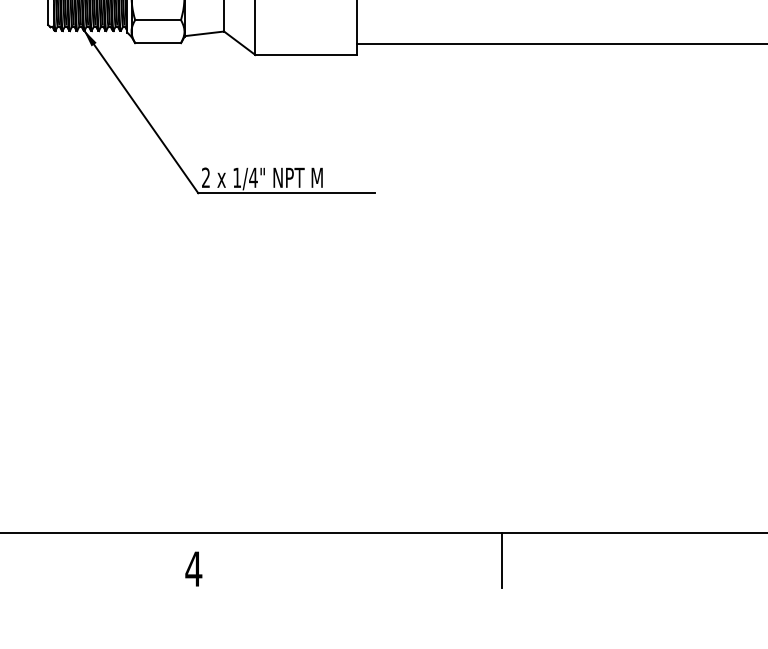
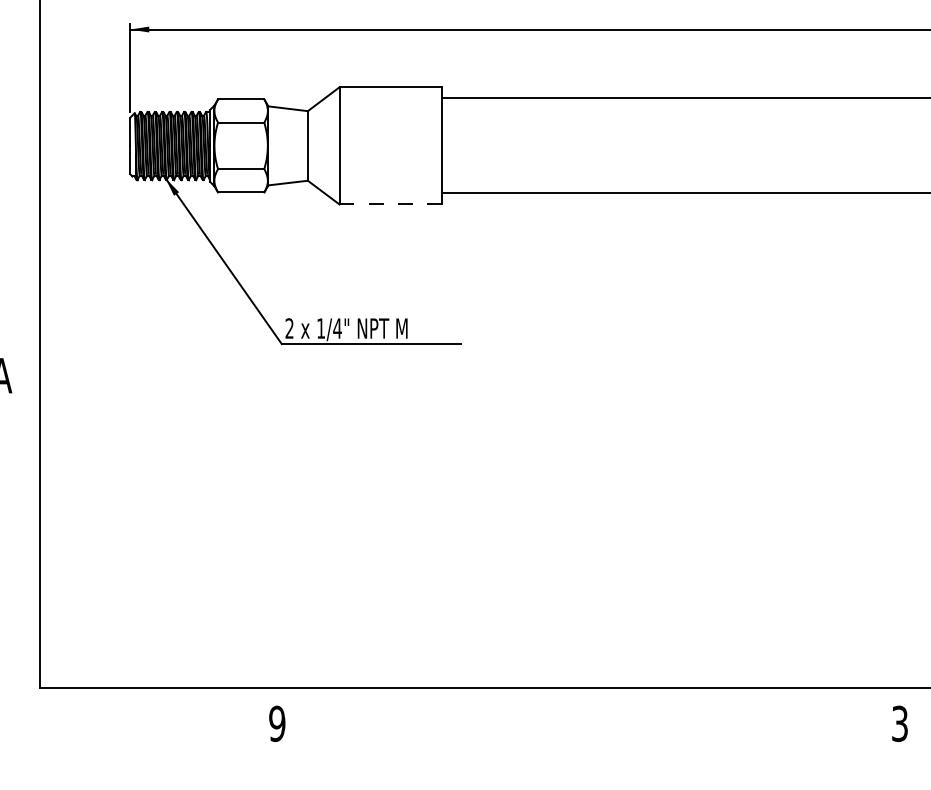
line: (306, 55) -> (391, 204), solid -> dashed
line: (502, 559) -> (589, 714), removed
text: (193, 568) -> (276, 723), 4 -> 9

